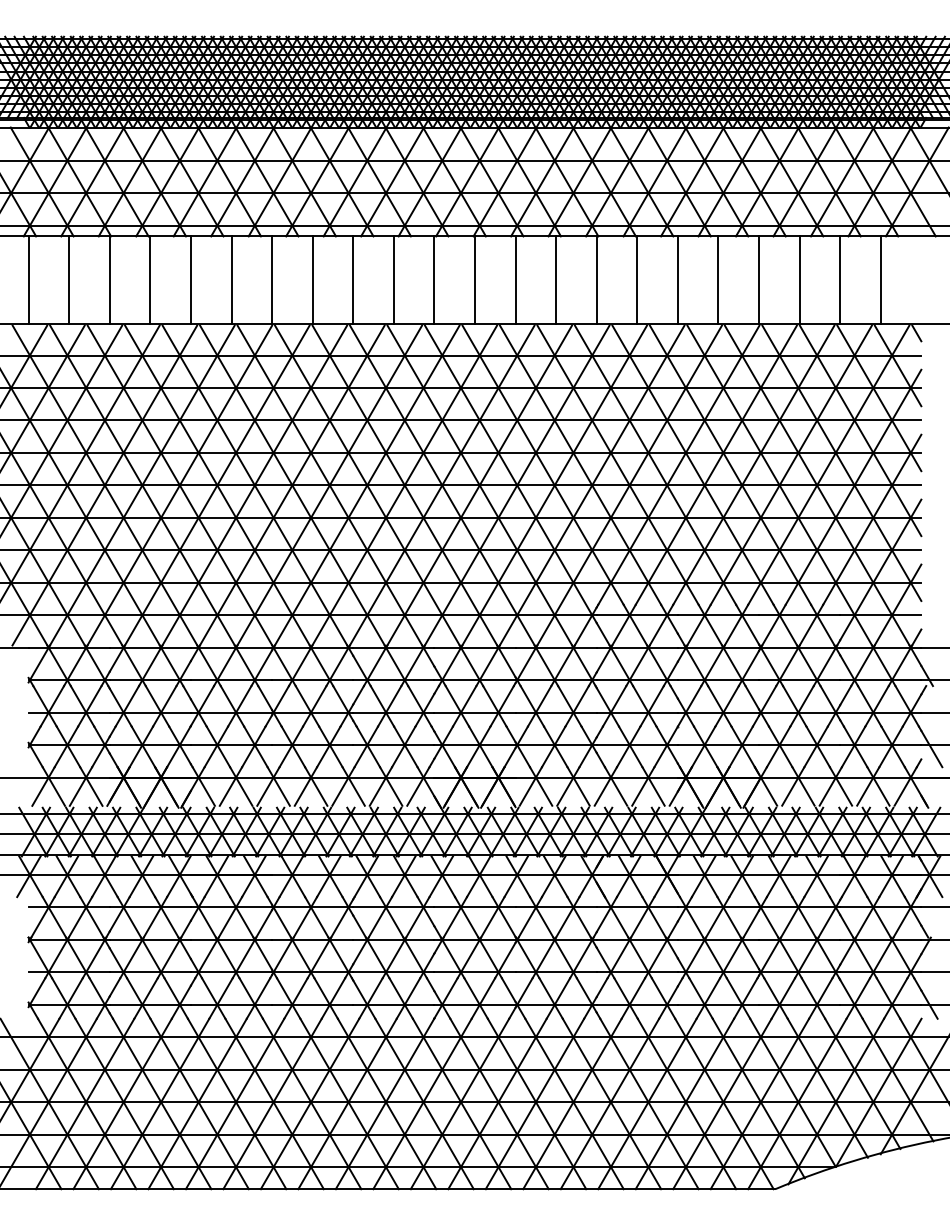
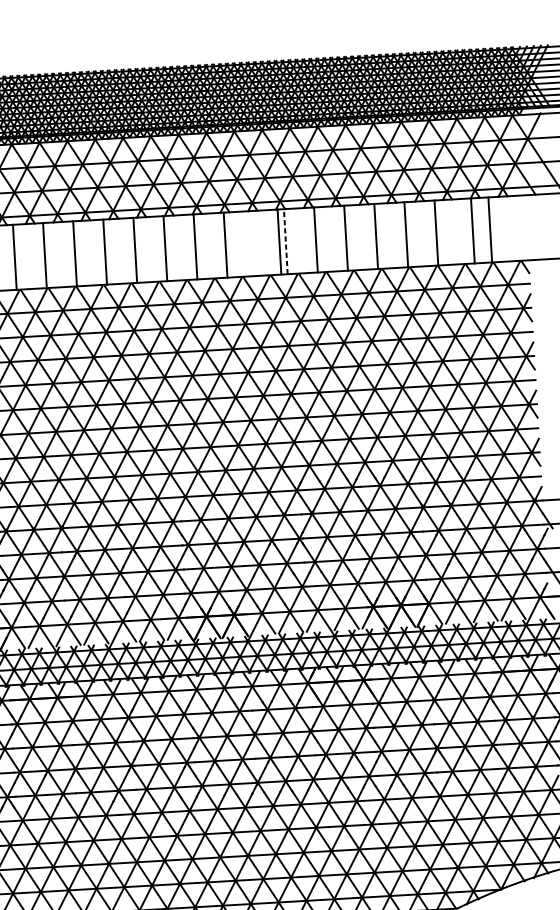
line: (556, 280) -> (279, 242), moved
line: (596, 280) -> (285, 241), solid -> dashed
line: (840, 280) -> (490, 230), moved
line: (880, 280) -> (472, 231), moved

